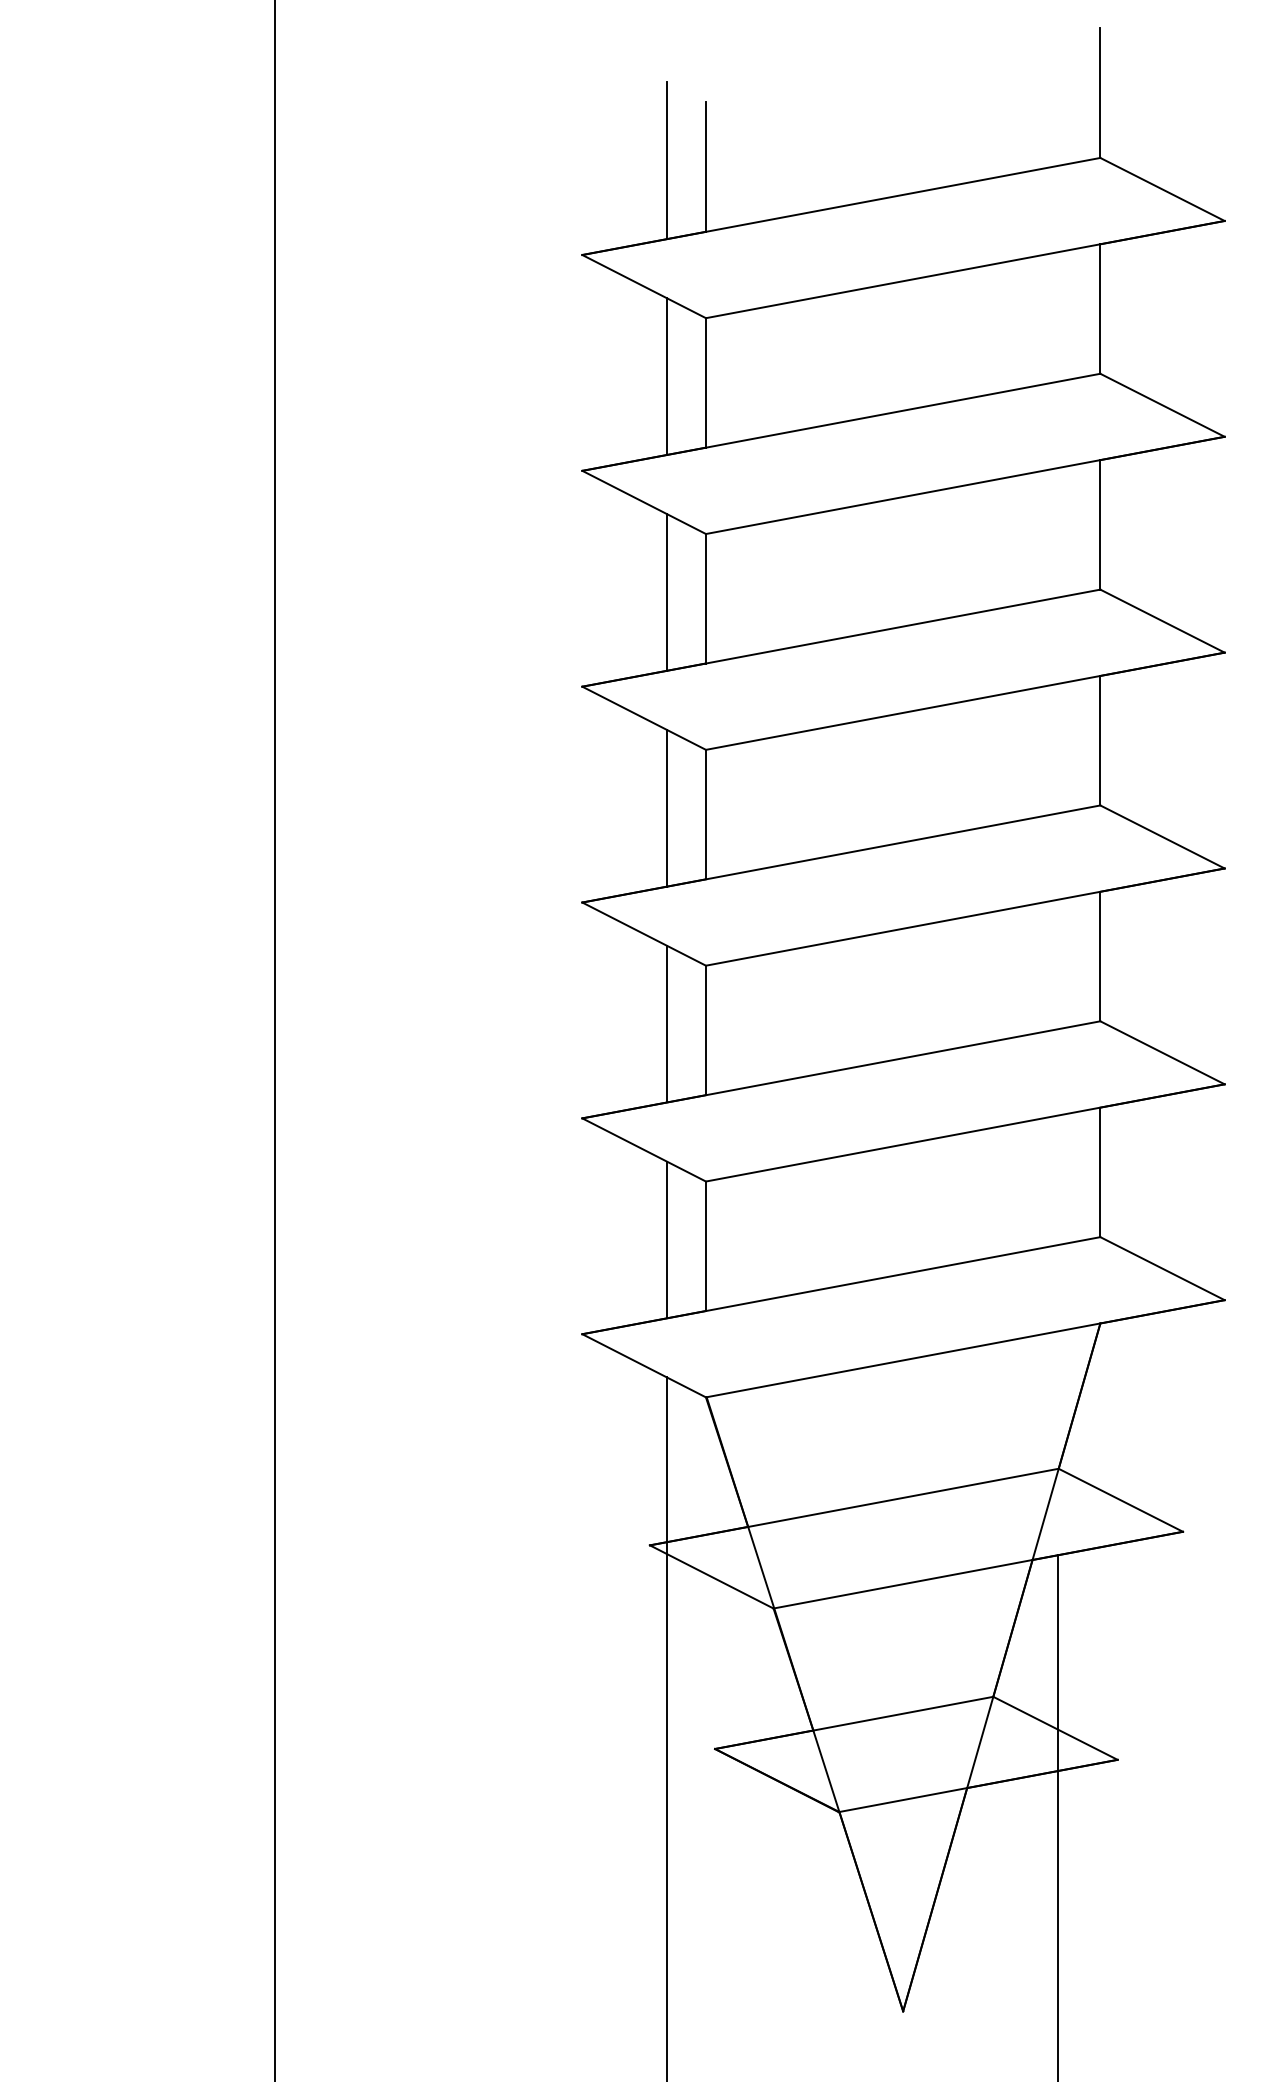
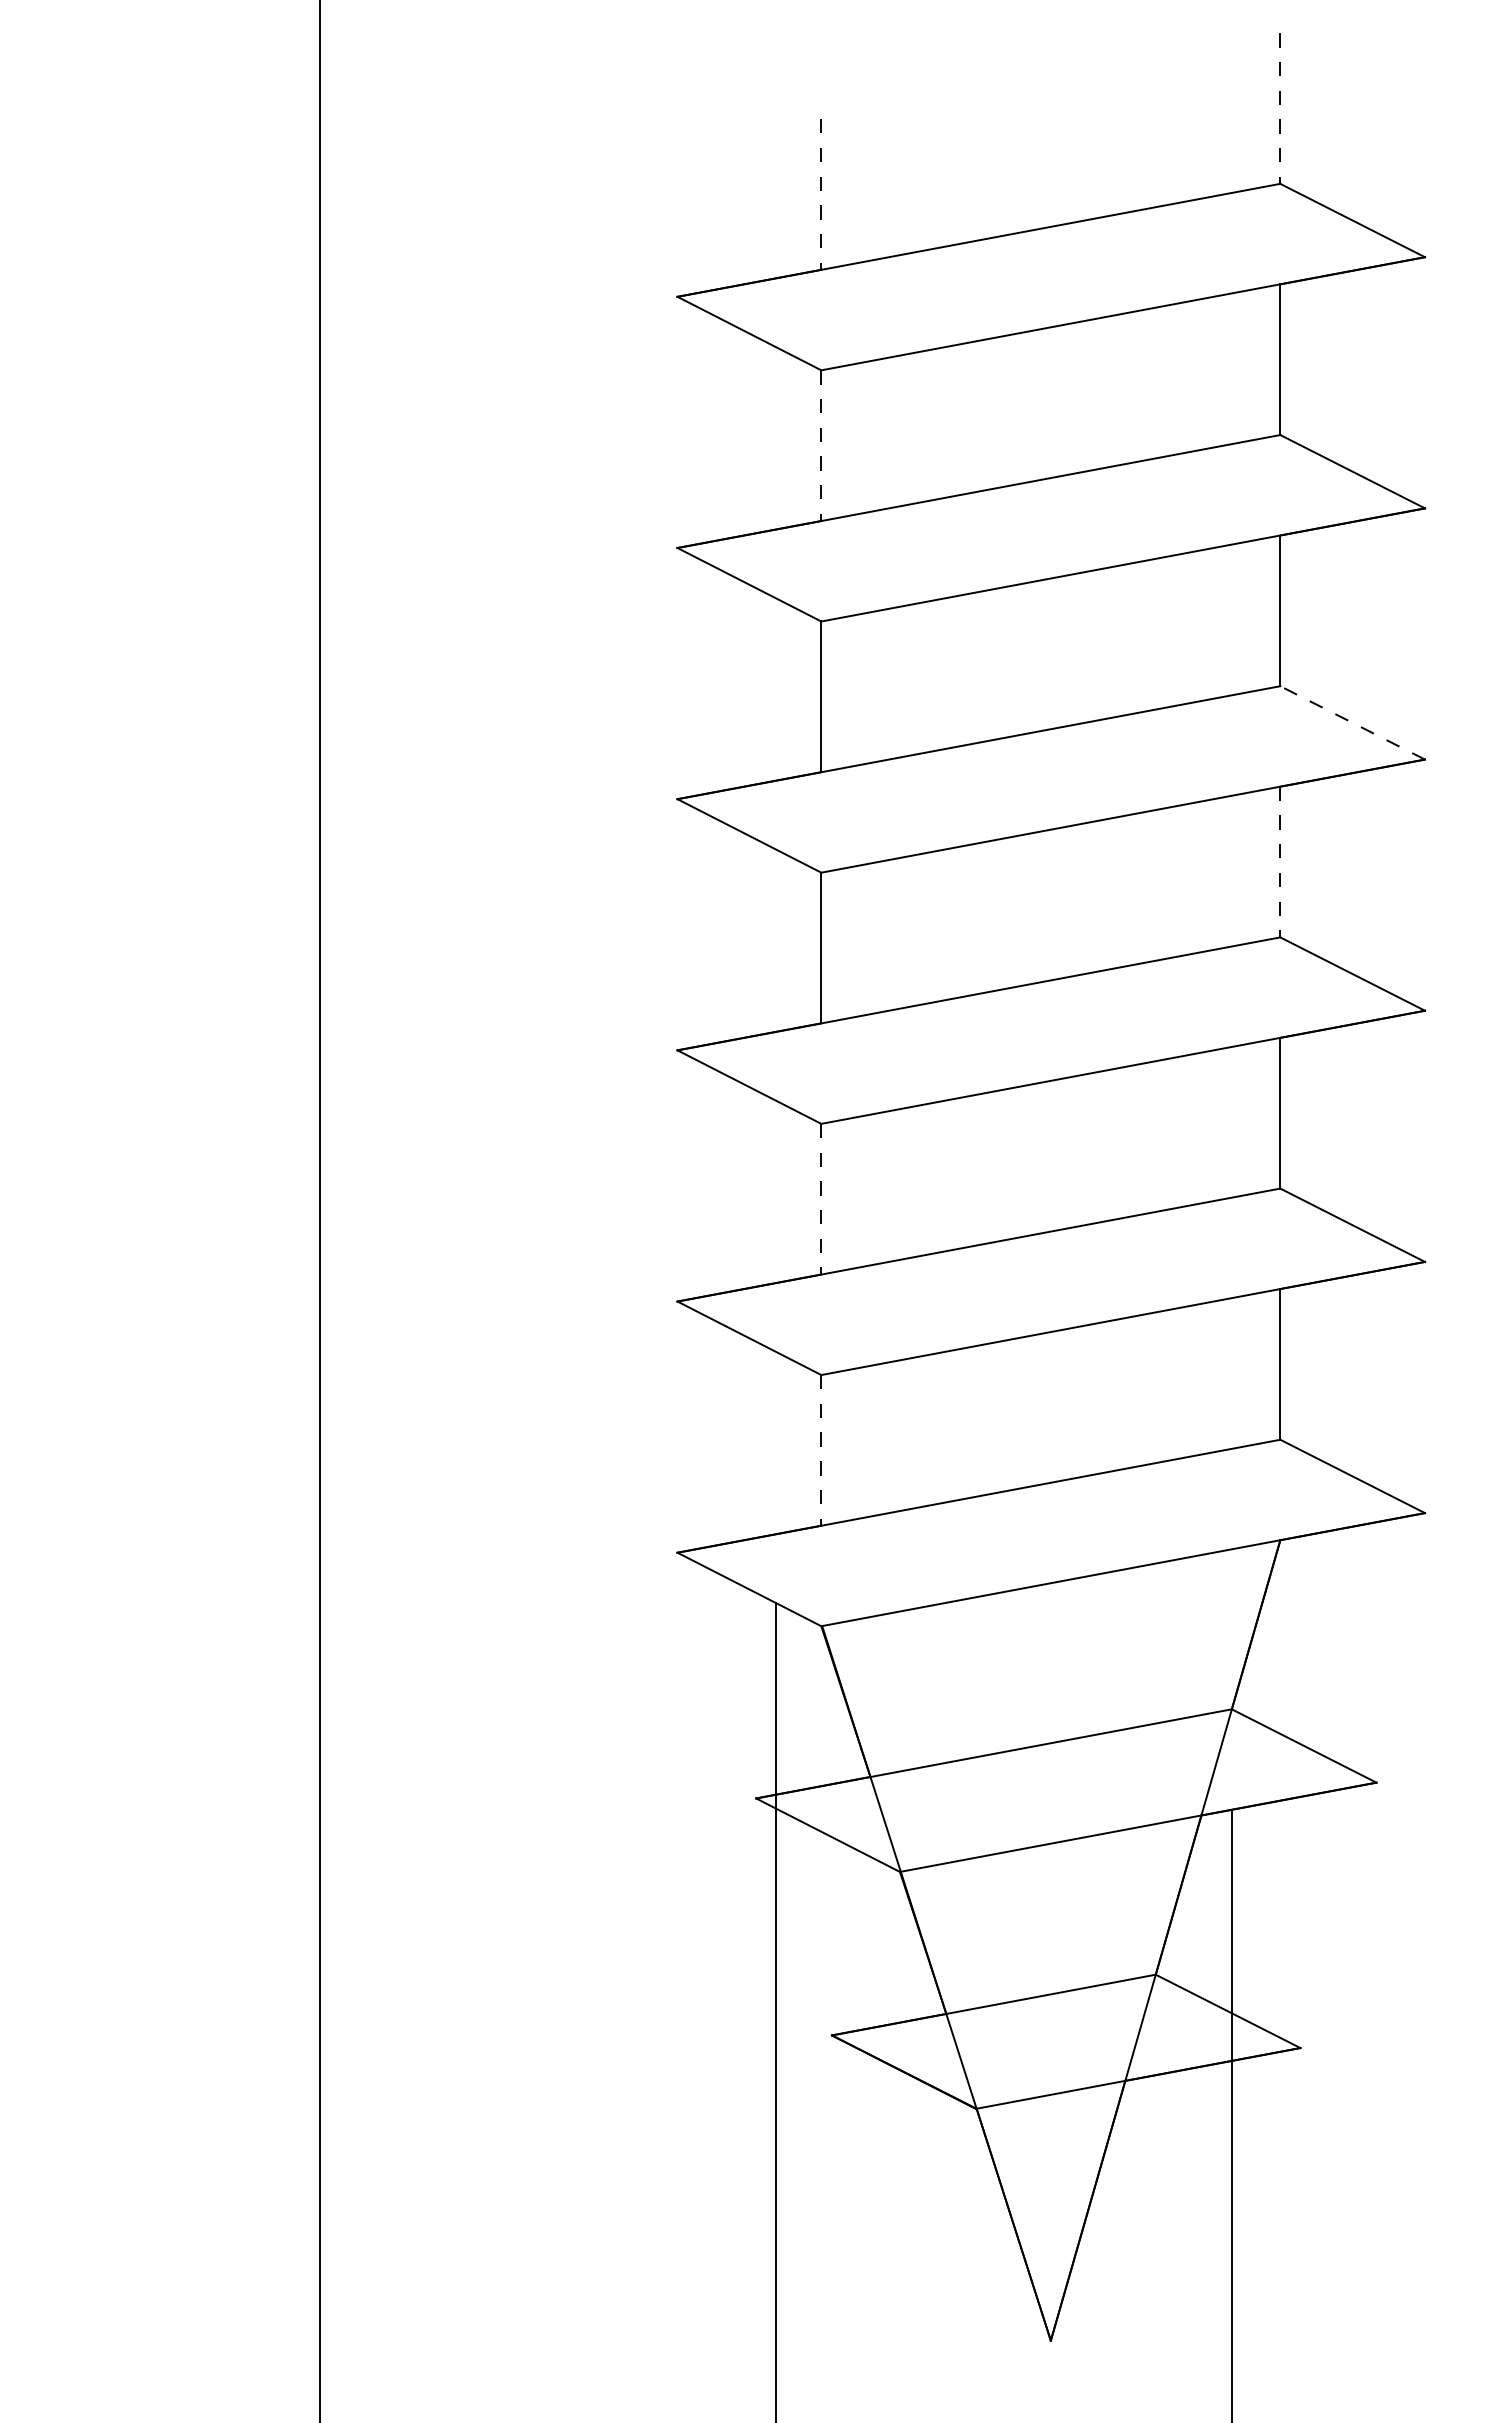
line: (1100, 94) -> (1280, 109), solid -> dashed
line: (666, 160) -> (775, 186), removed
line: (706, 167) -> (821, 194), solid -> dashed
line: (666, 376) -> (775, 438), removed
line: (706, 383) -> (821, 446), solid -> dashed
line: (666, 592) -> (775, 689), removed
line: (1162, 620) -> (1352, 722), solid -> dashed
line: (1100, 741) -> (1280, 862), solid -> dashed
line: (666, 808) -> (775, 940), removed
line: (666, 1023) -> (775, 1191), removed
line: (706, 1030) -> (821, 1199), solid -> dashed
line: (666, 1239) -> (775, 1442), removed
line: (706, 1246) -> (821, 1450), solid -> dashed

